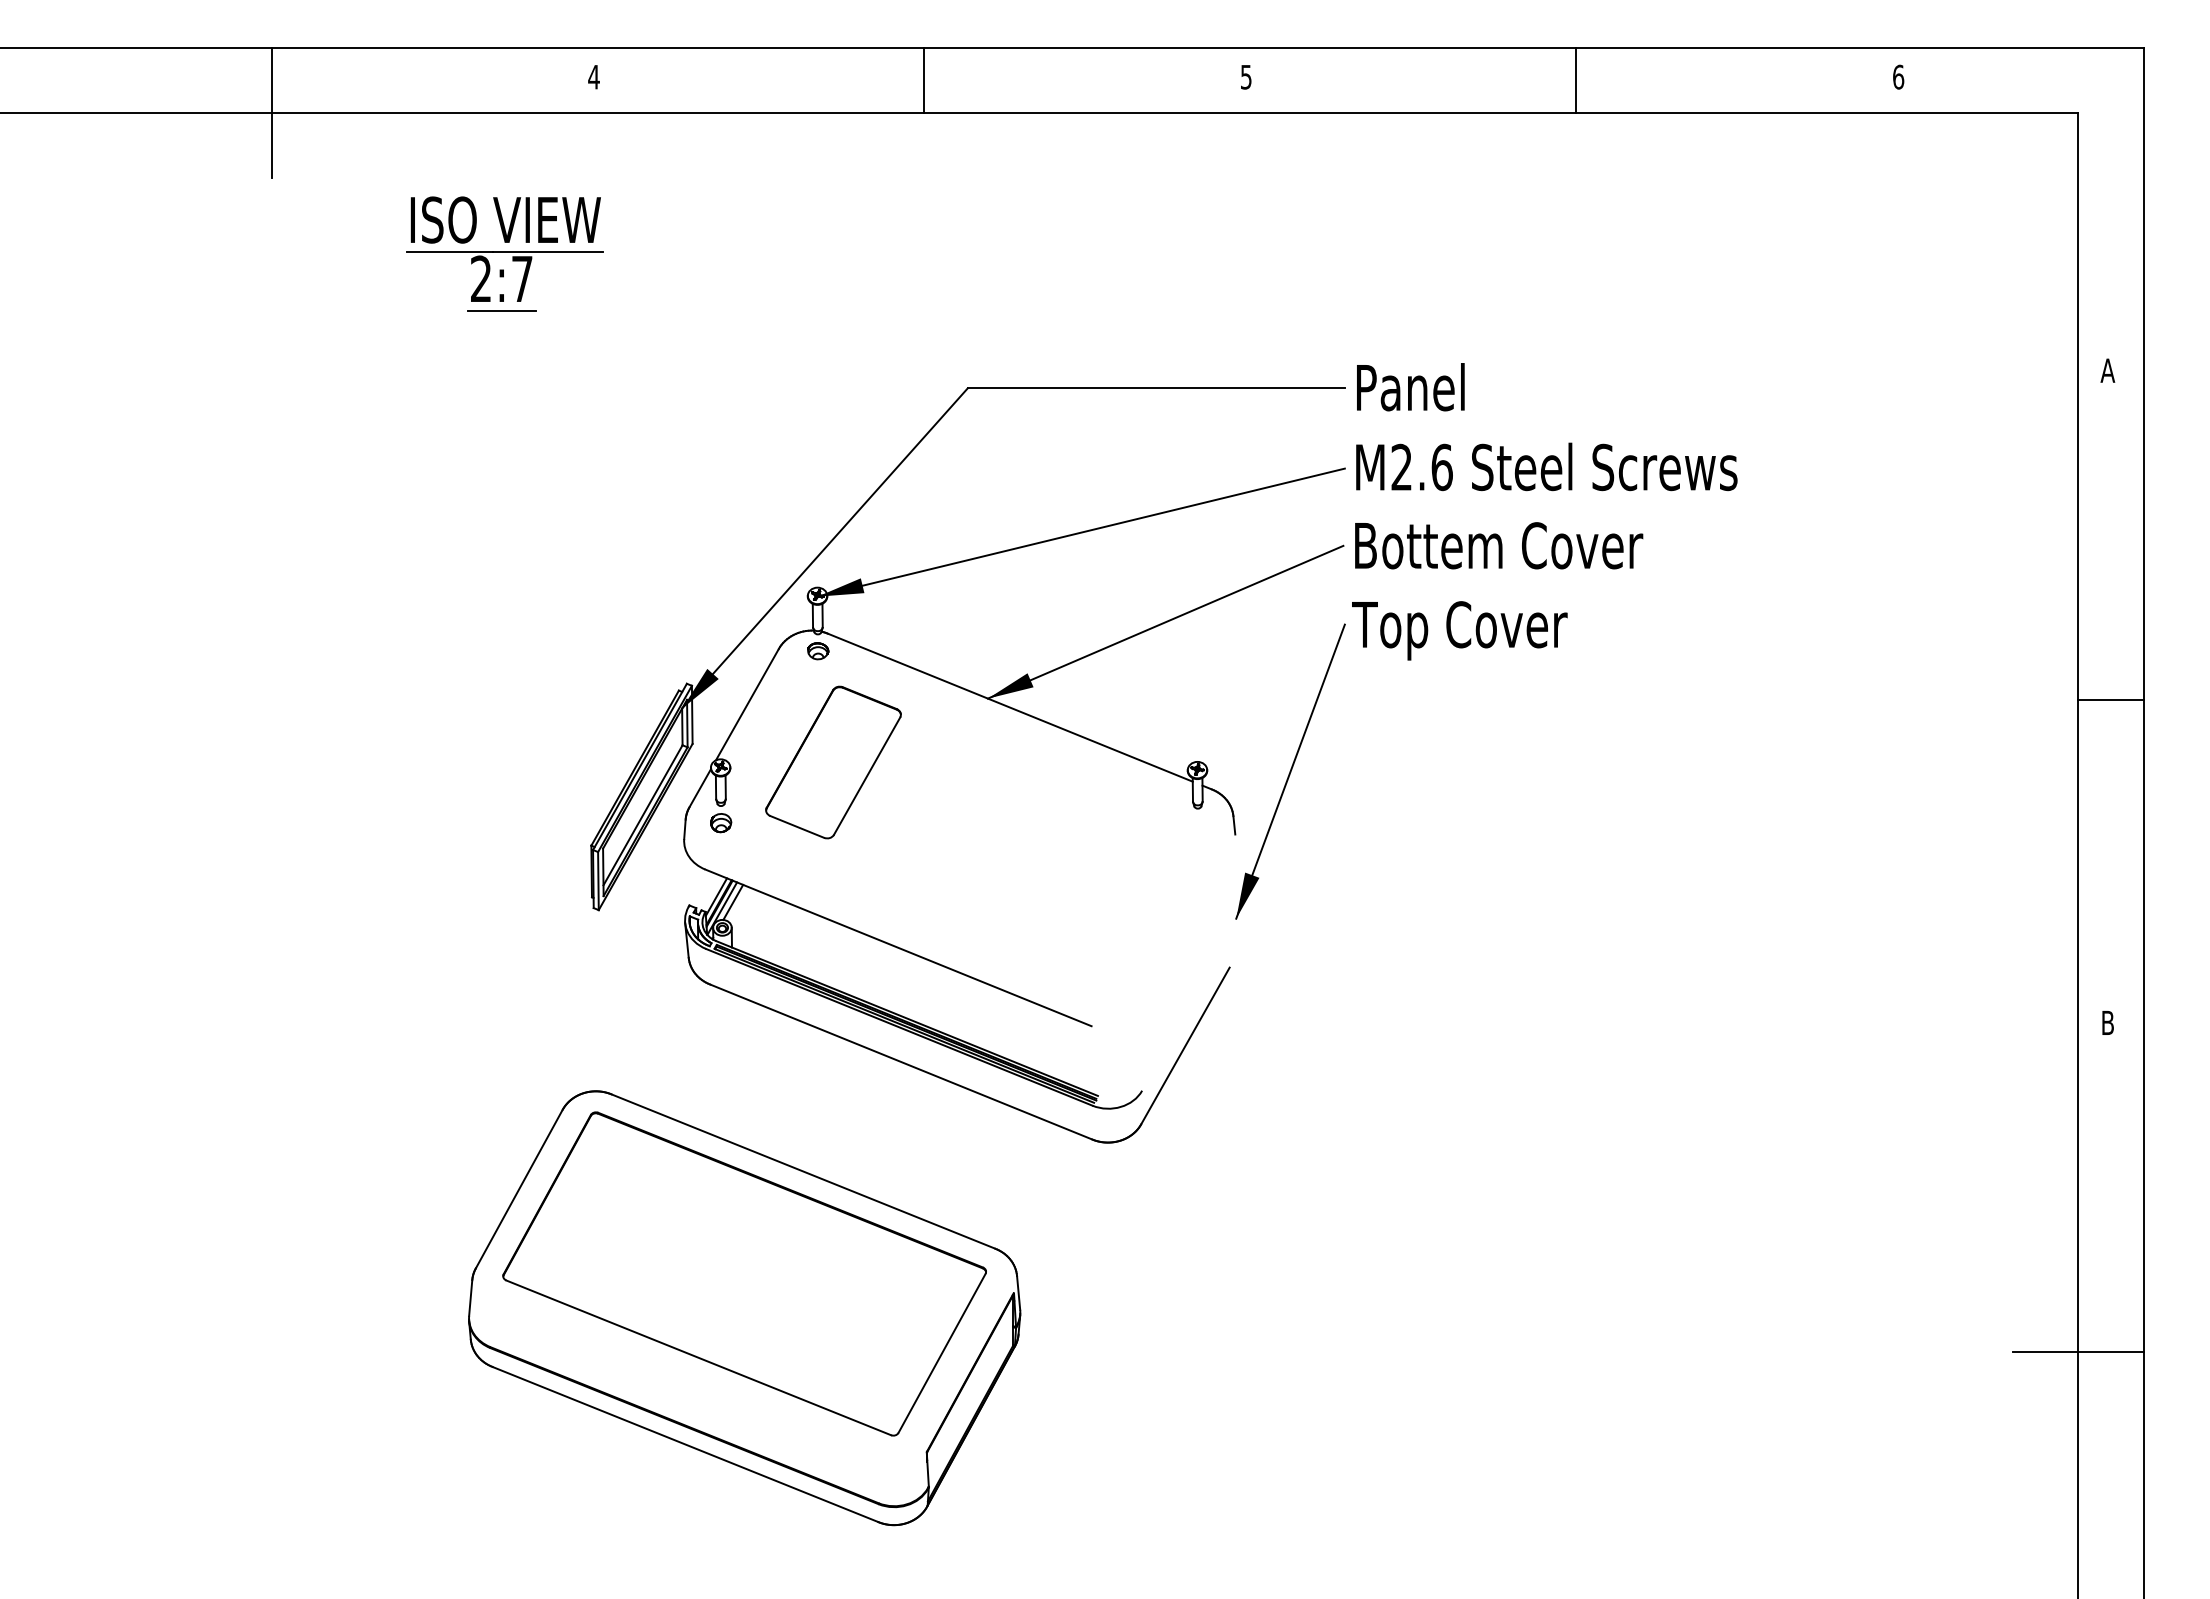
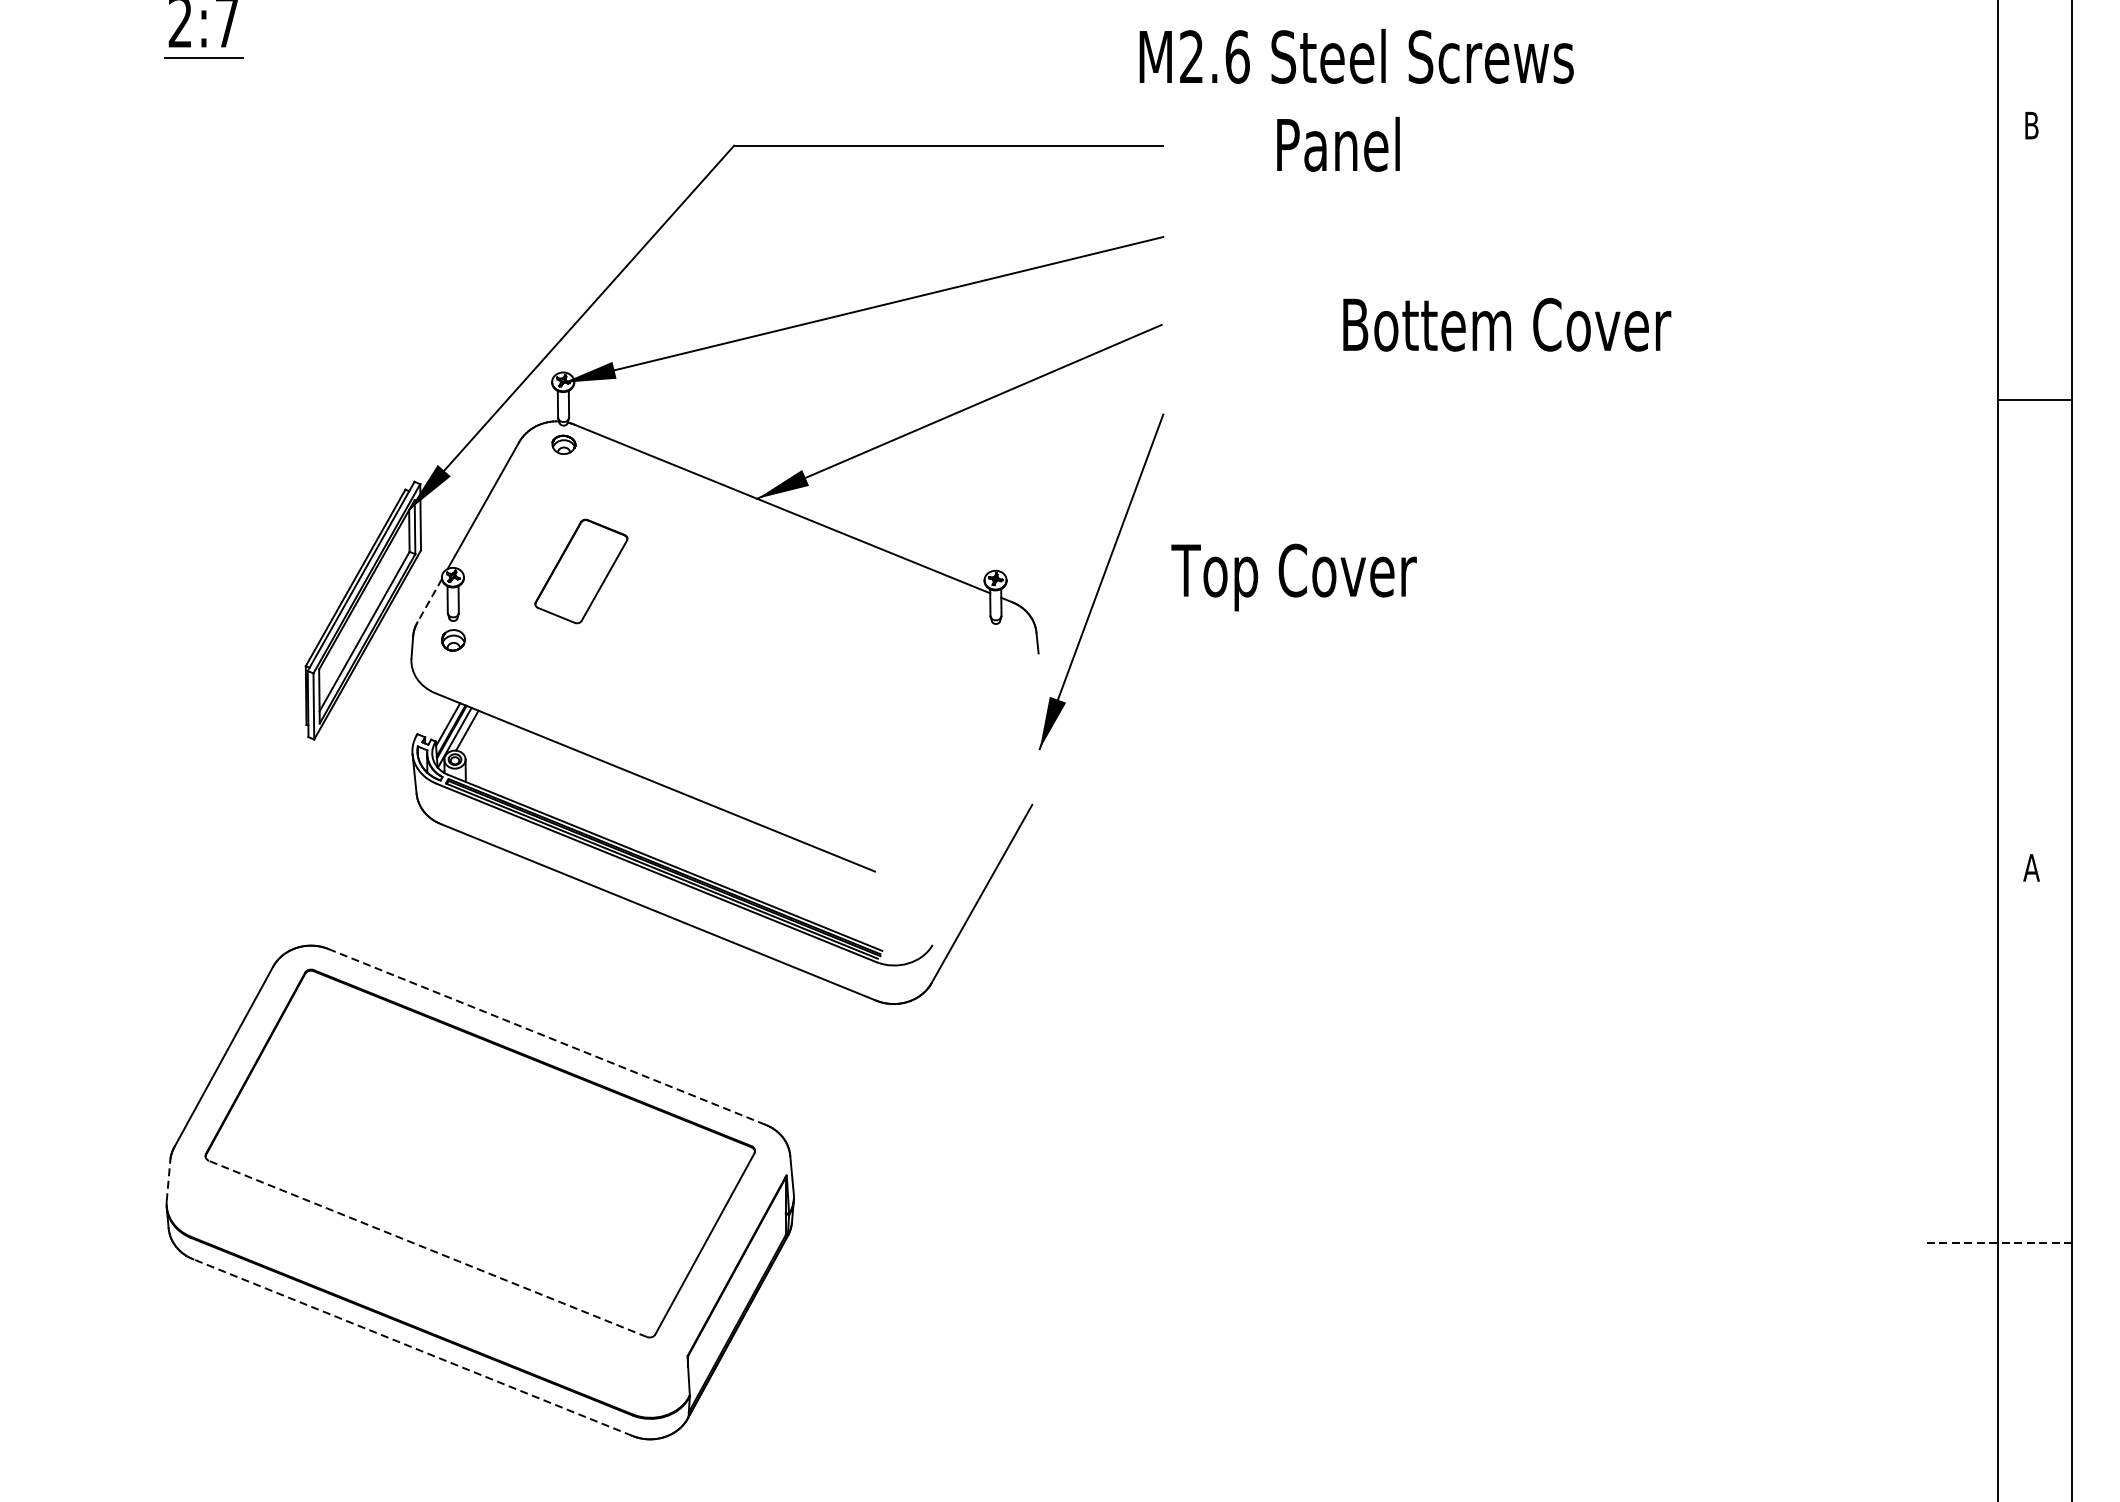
text: (2107, 370) -> (2031, 125), A -> B
text: (1410, 387) -> (1338, 144), moved
text: (1546, 466) -> (1356, 55), moved
text: (1499, 545) -> (1507, 324), moved
text: (1459, 630) -> (1293, 577), moved
line: (2110, 700) -> (2034, 400), moved
part: (833, 762) -> (581, 571), size x0.6
line: (700, 788) -> (430, 601), solid -> dashed
text: (2107, 1022) -> (2031, 867), B -> A
line: (803, 1171) -> (547, 1036), solid -> dashed
line: (470, 1297) -> (168, 1180), solid -> dashed
line: (2077, 1352) -> (1997, 1242), solid -> dashed
line: (698, 1357) -> (427, 1248), solid -> dashed
line: (685, 1444) -> (412, 1347), solid -> dashed

